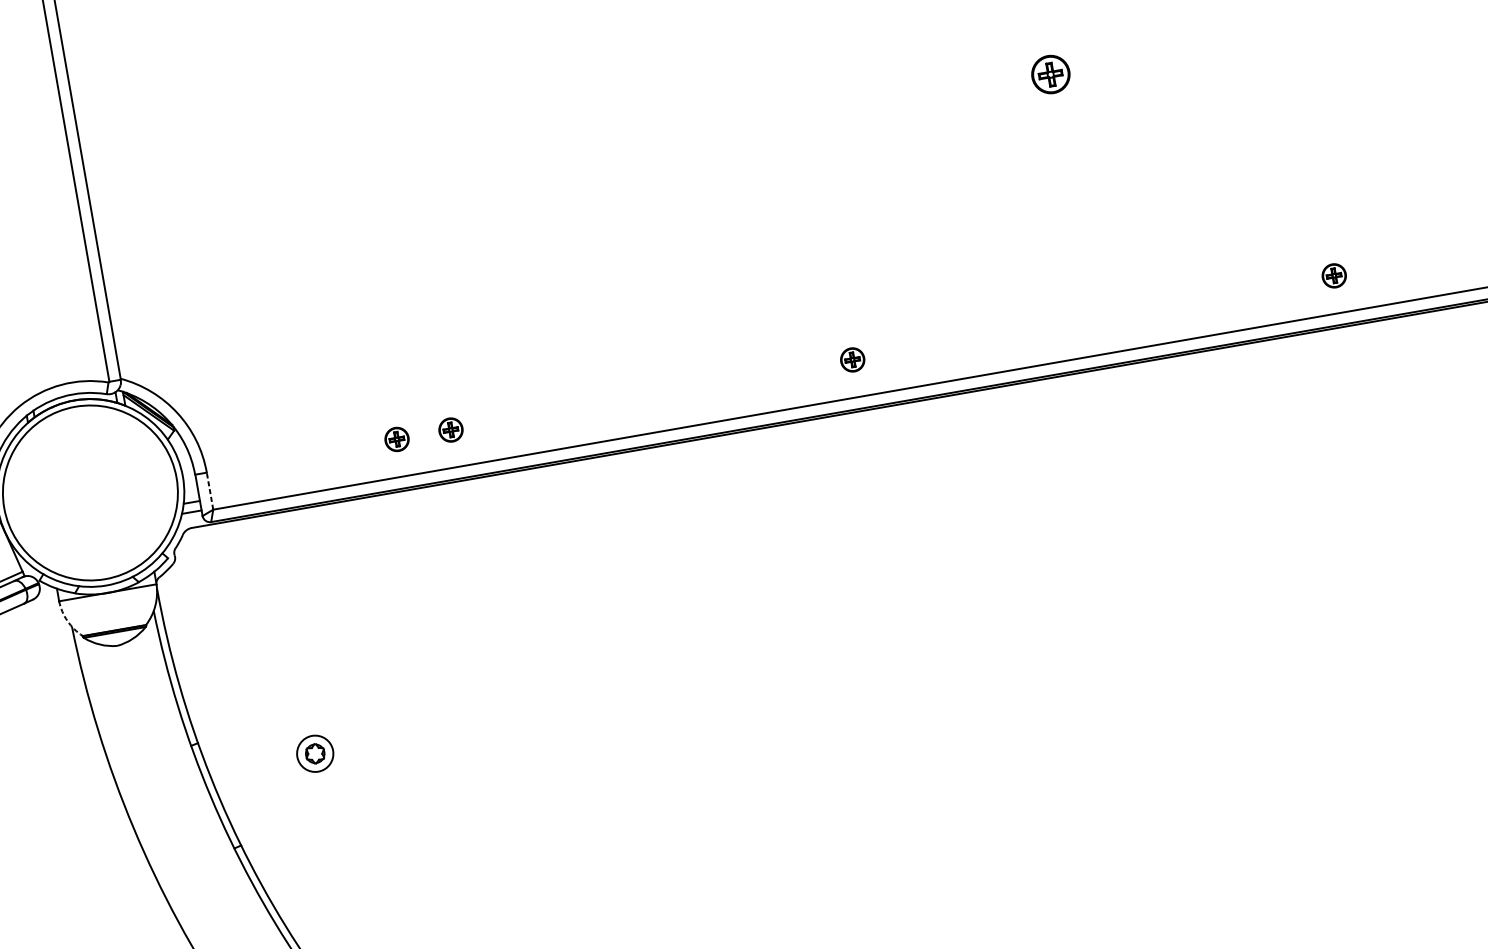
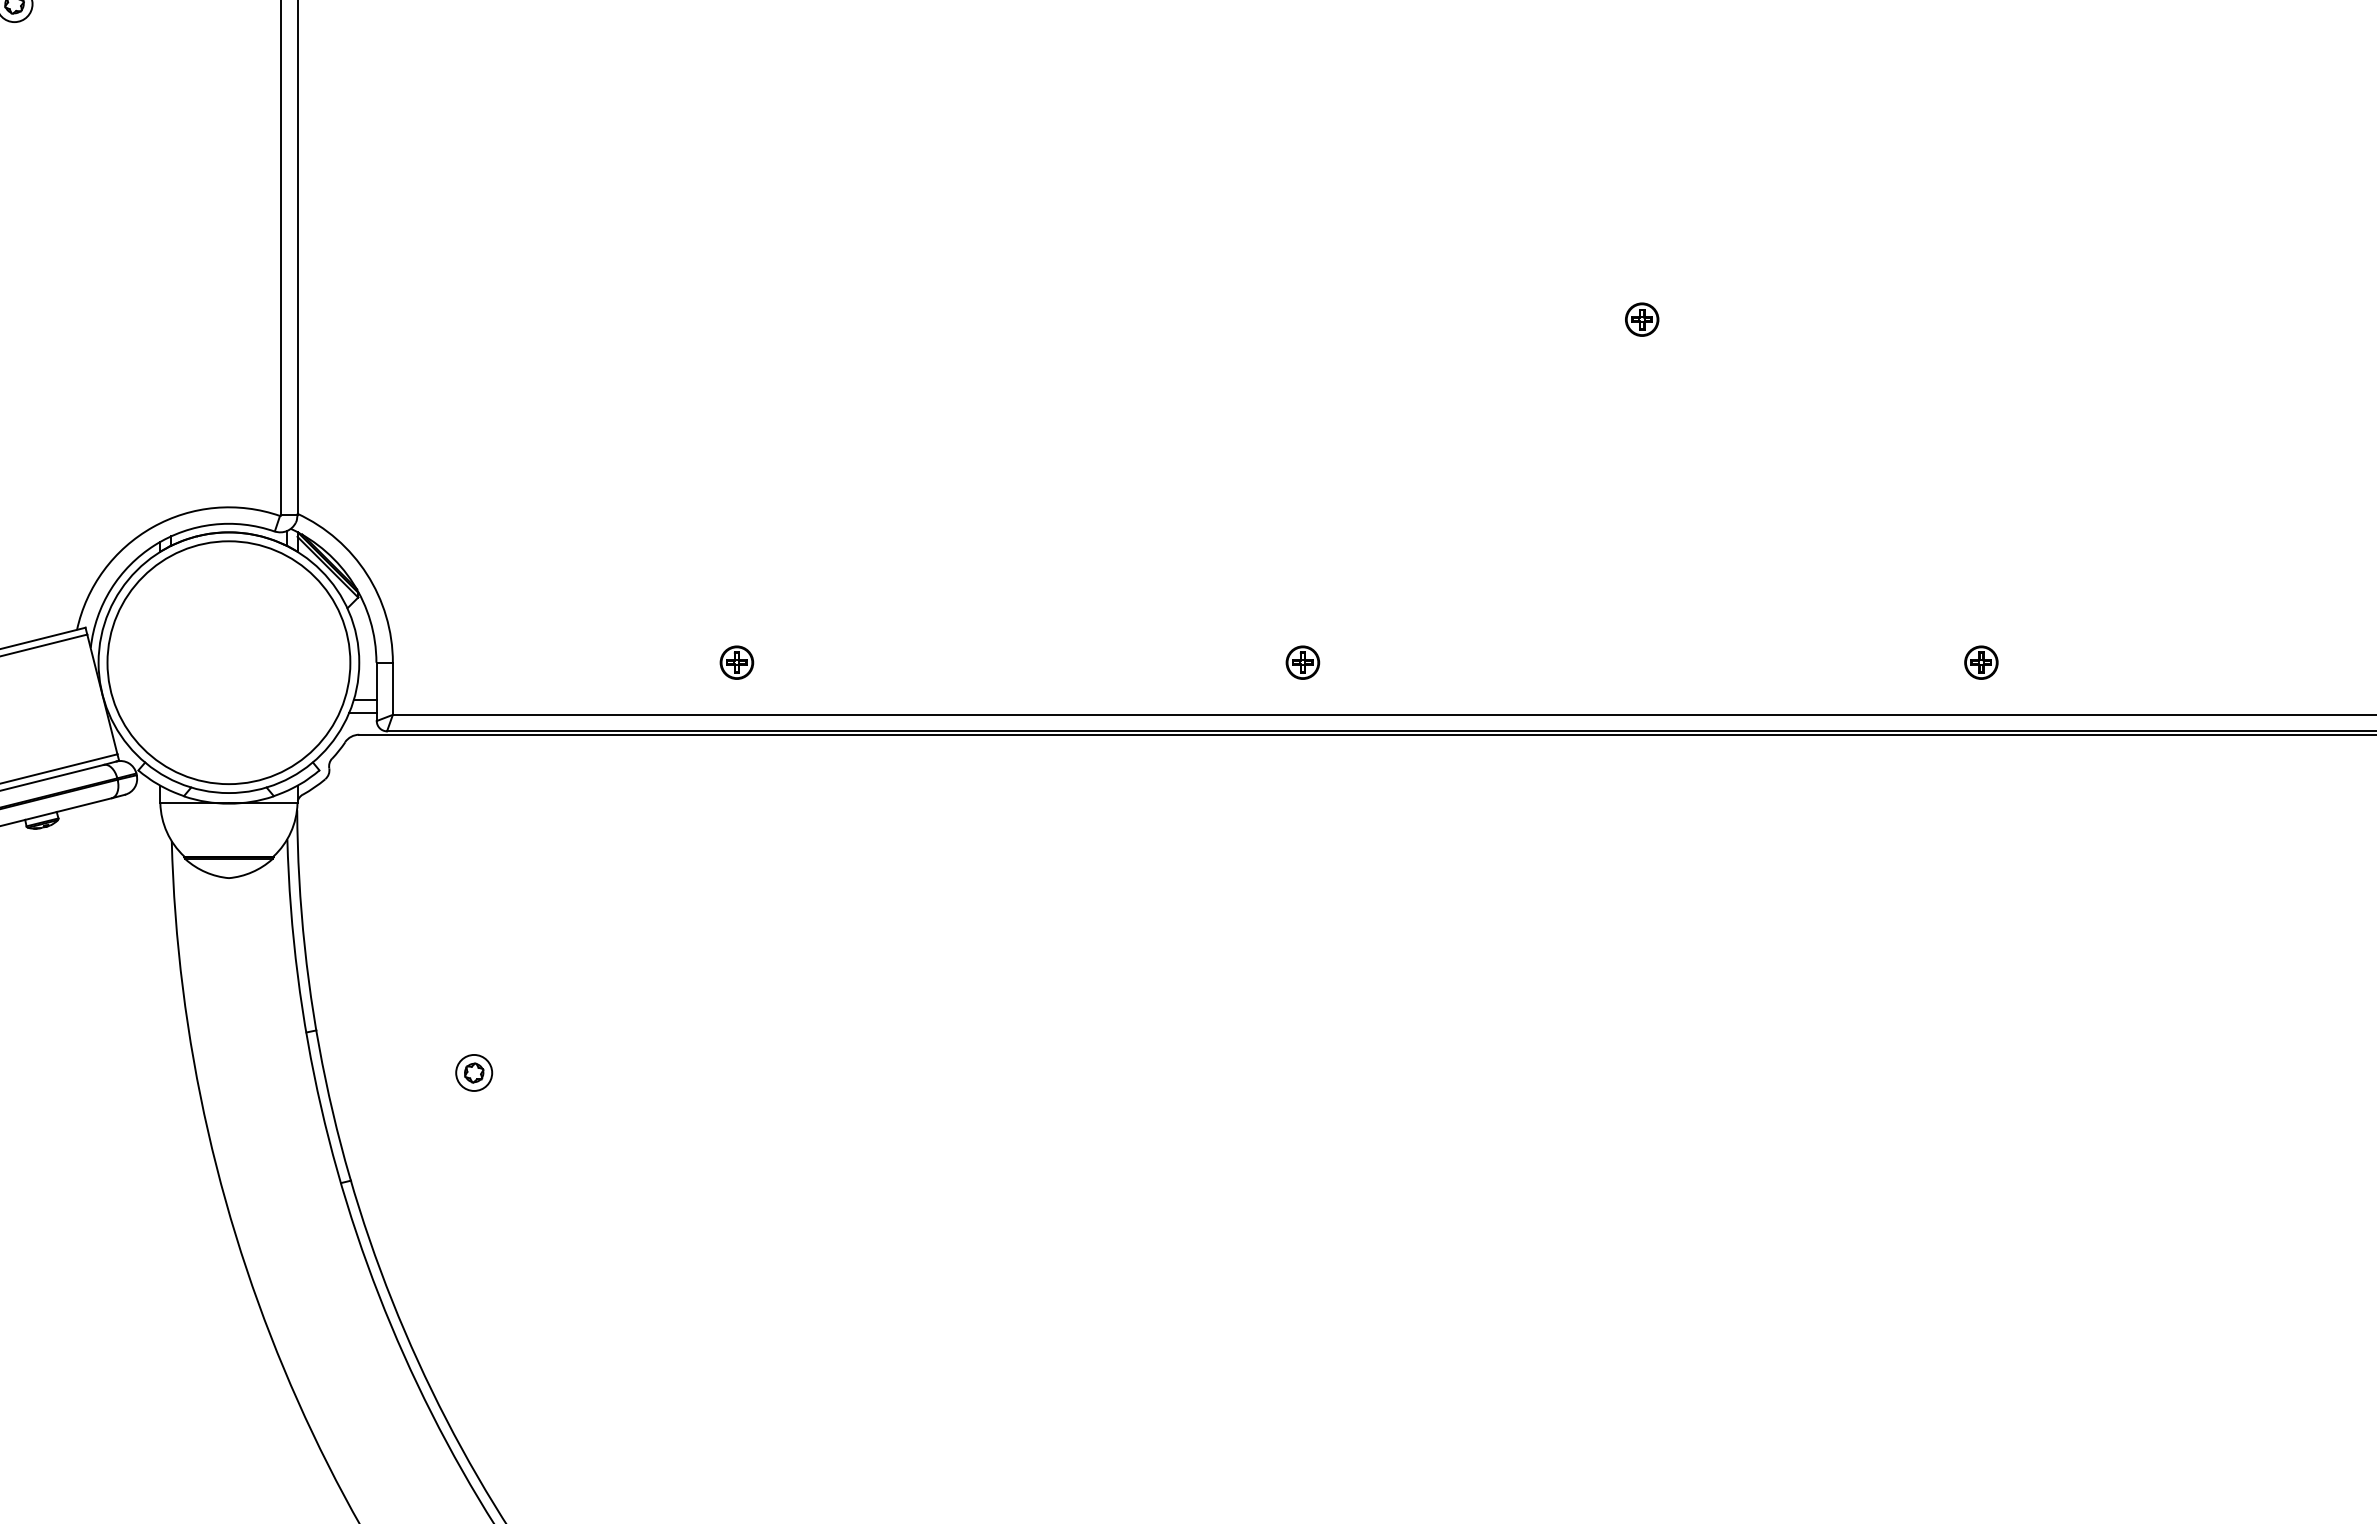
part: (1051, 74) -> (1642, 319), size x0.62
part: (396, 439) -> (660, 662), removed
line: (209, 491) -> (392, 688), dashed -> solid
arc: (67, 621) -> (167, 832), dashed -> solid
part: (315, 753) -> (474, 1072), size x0.71

